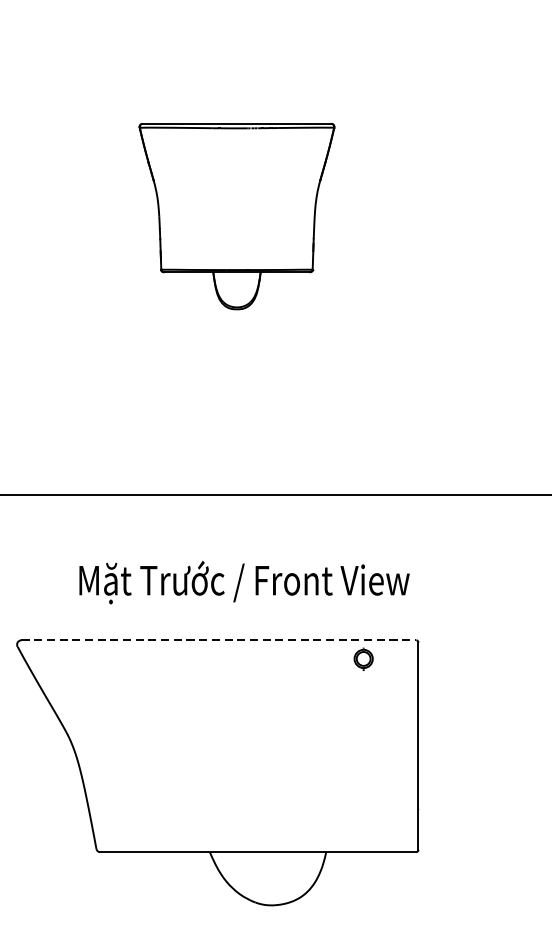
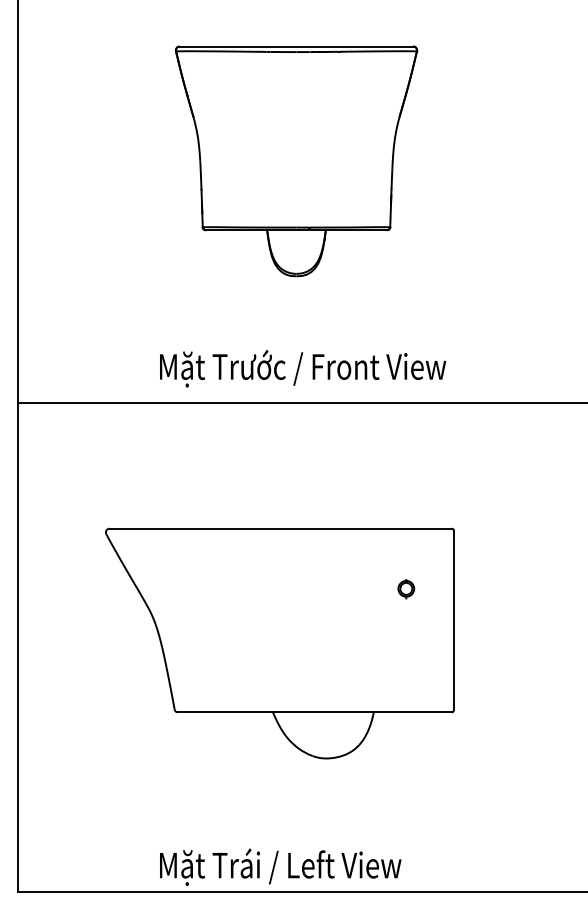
part: (236, 216) -> (296, 161), size x1.43
text: (245, 582) -> (303, 368), moved
line: (219, 640) -> (281, 528), dashed -> solid
part: (363, 659) -> (406, 589), moved

